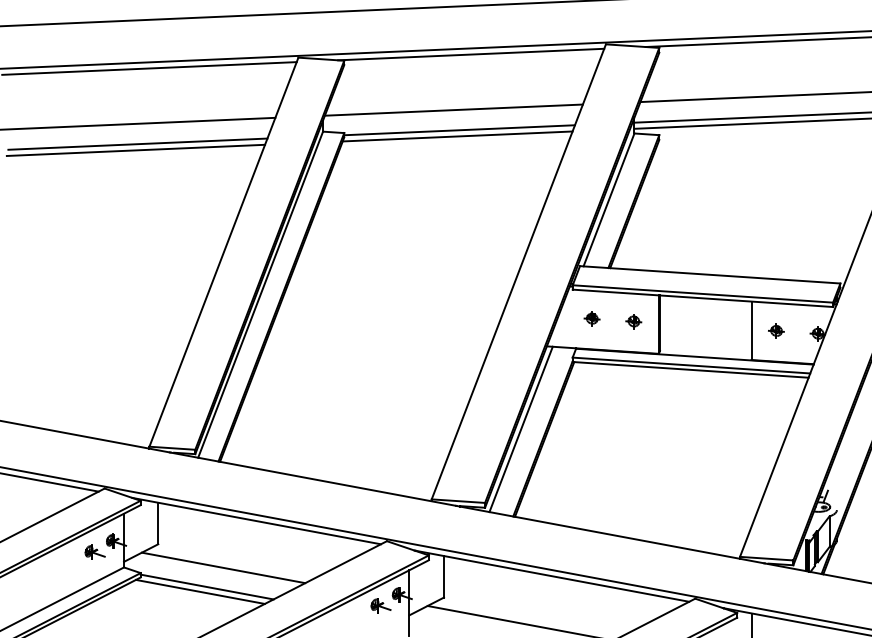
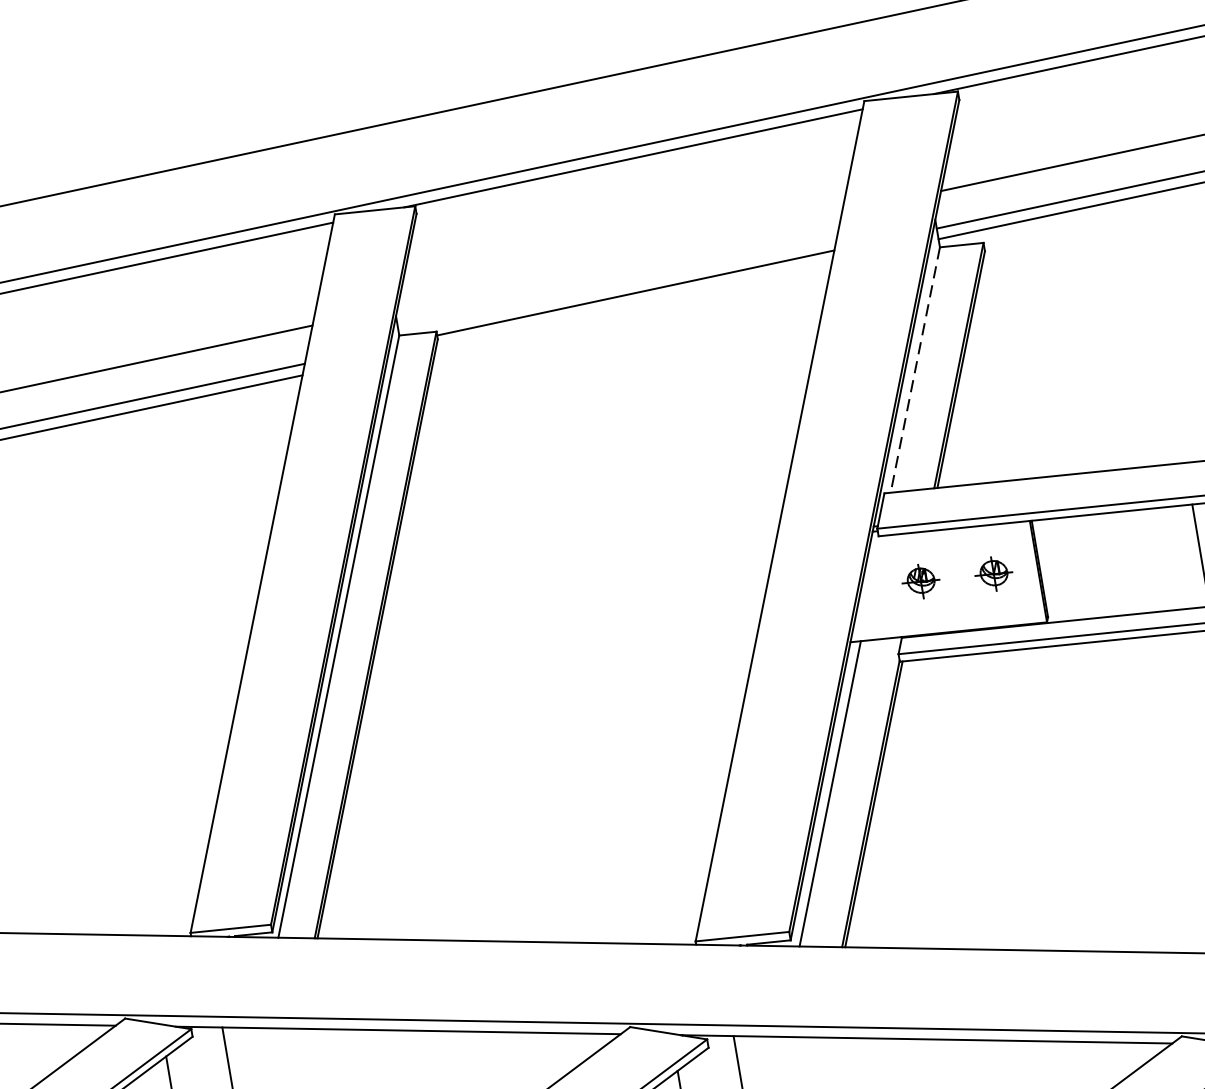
line: (453, 109) -> (619, 258), removed
line: (457, 136) -> (633, 304), removed
line: (608, 200) -> (914, 371), solid -> dashed
part: (591, 318) -> (919, 580), size x1.4
part: (633, 321) -> (993, 573), size x1.4

